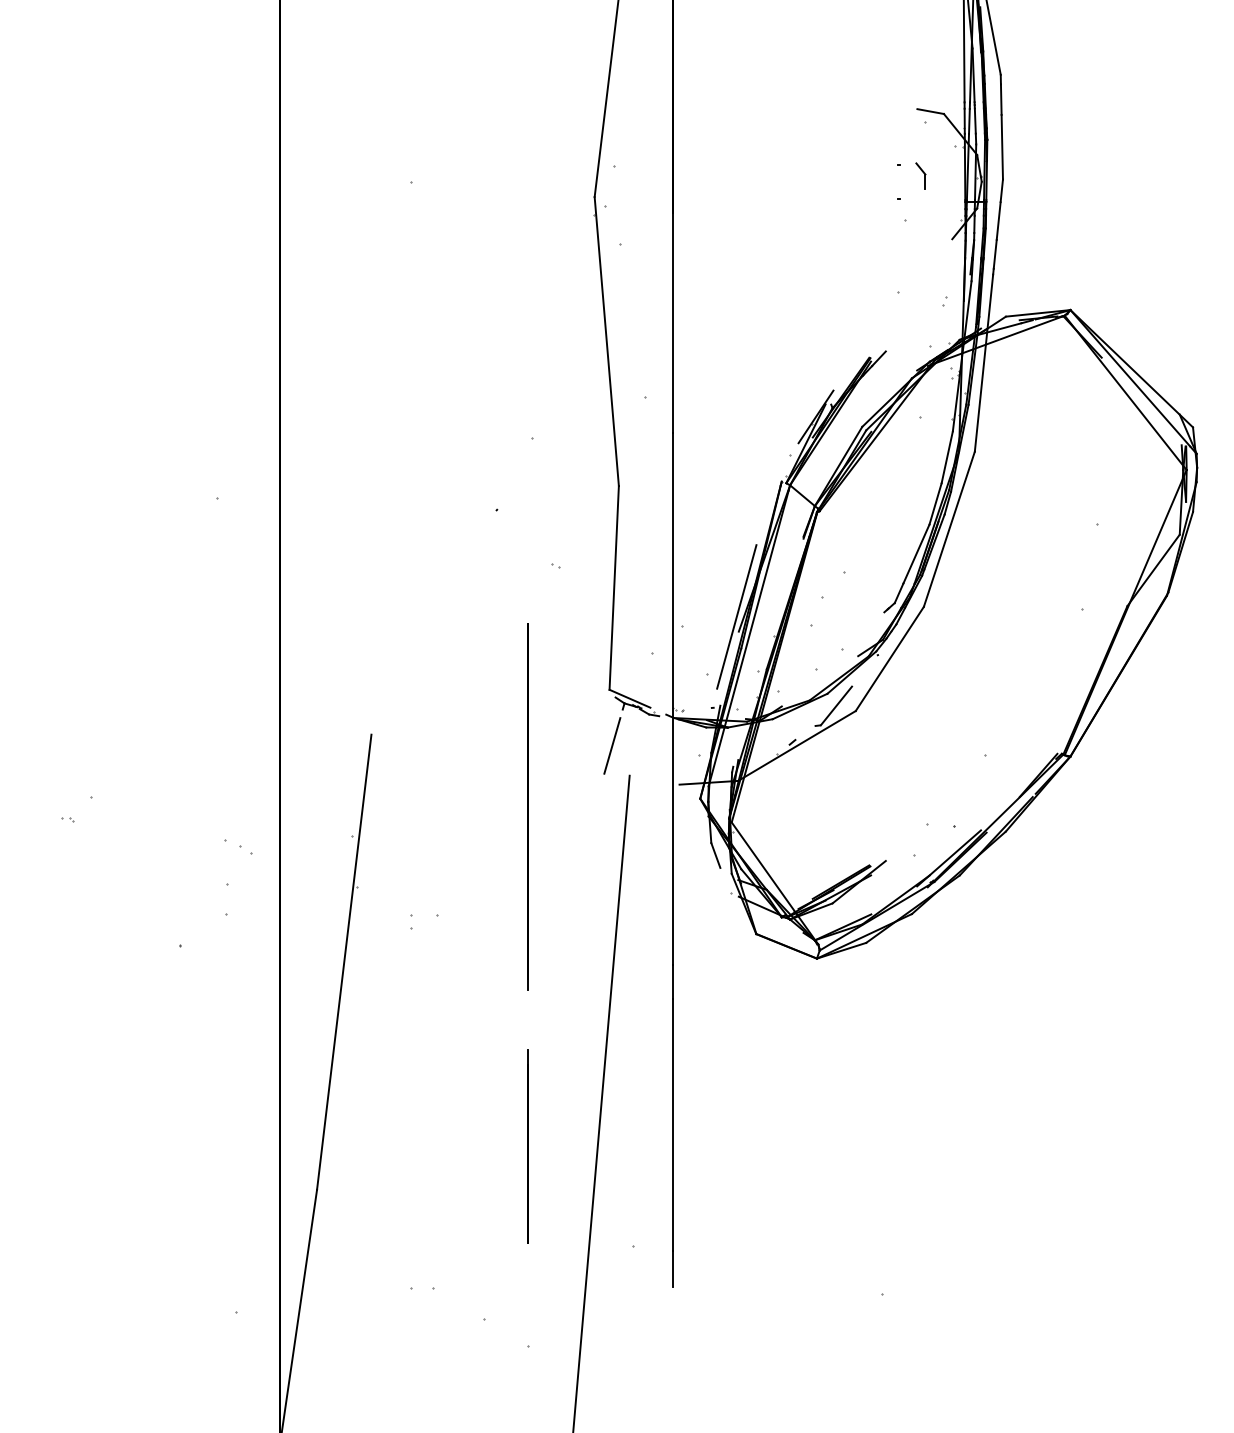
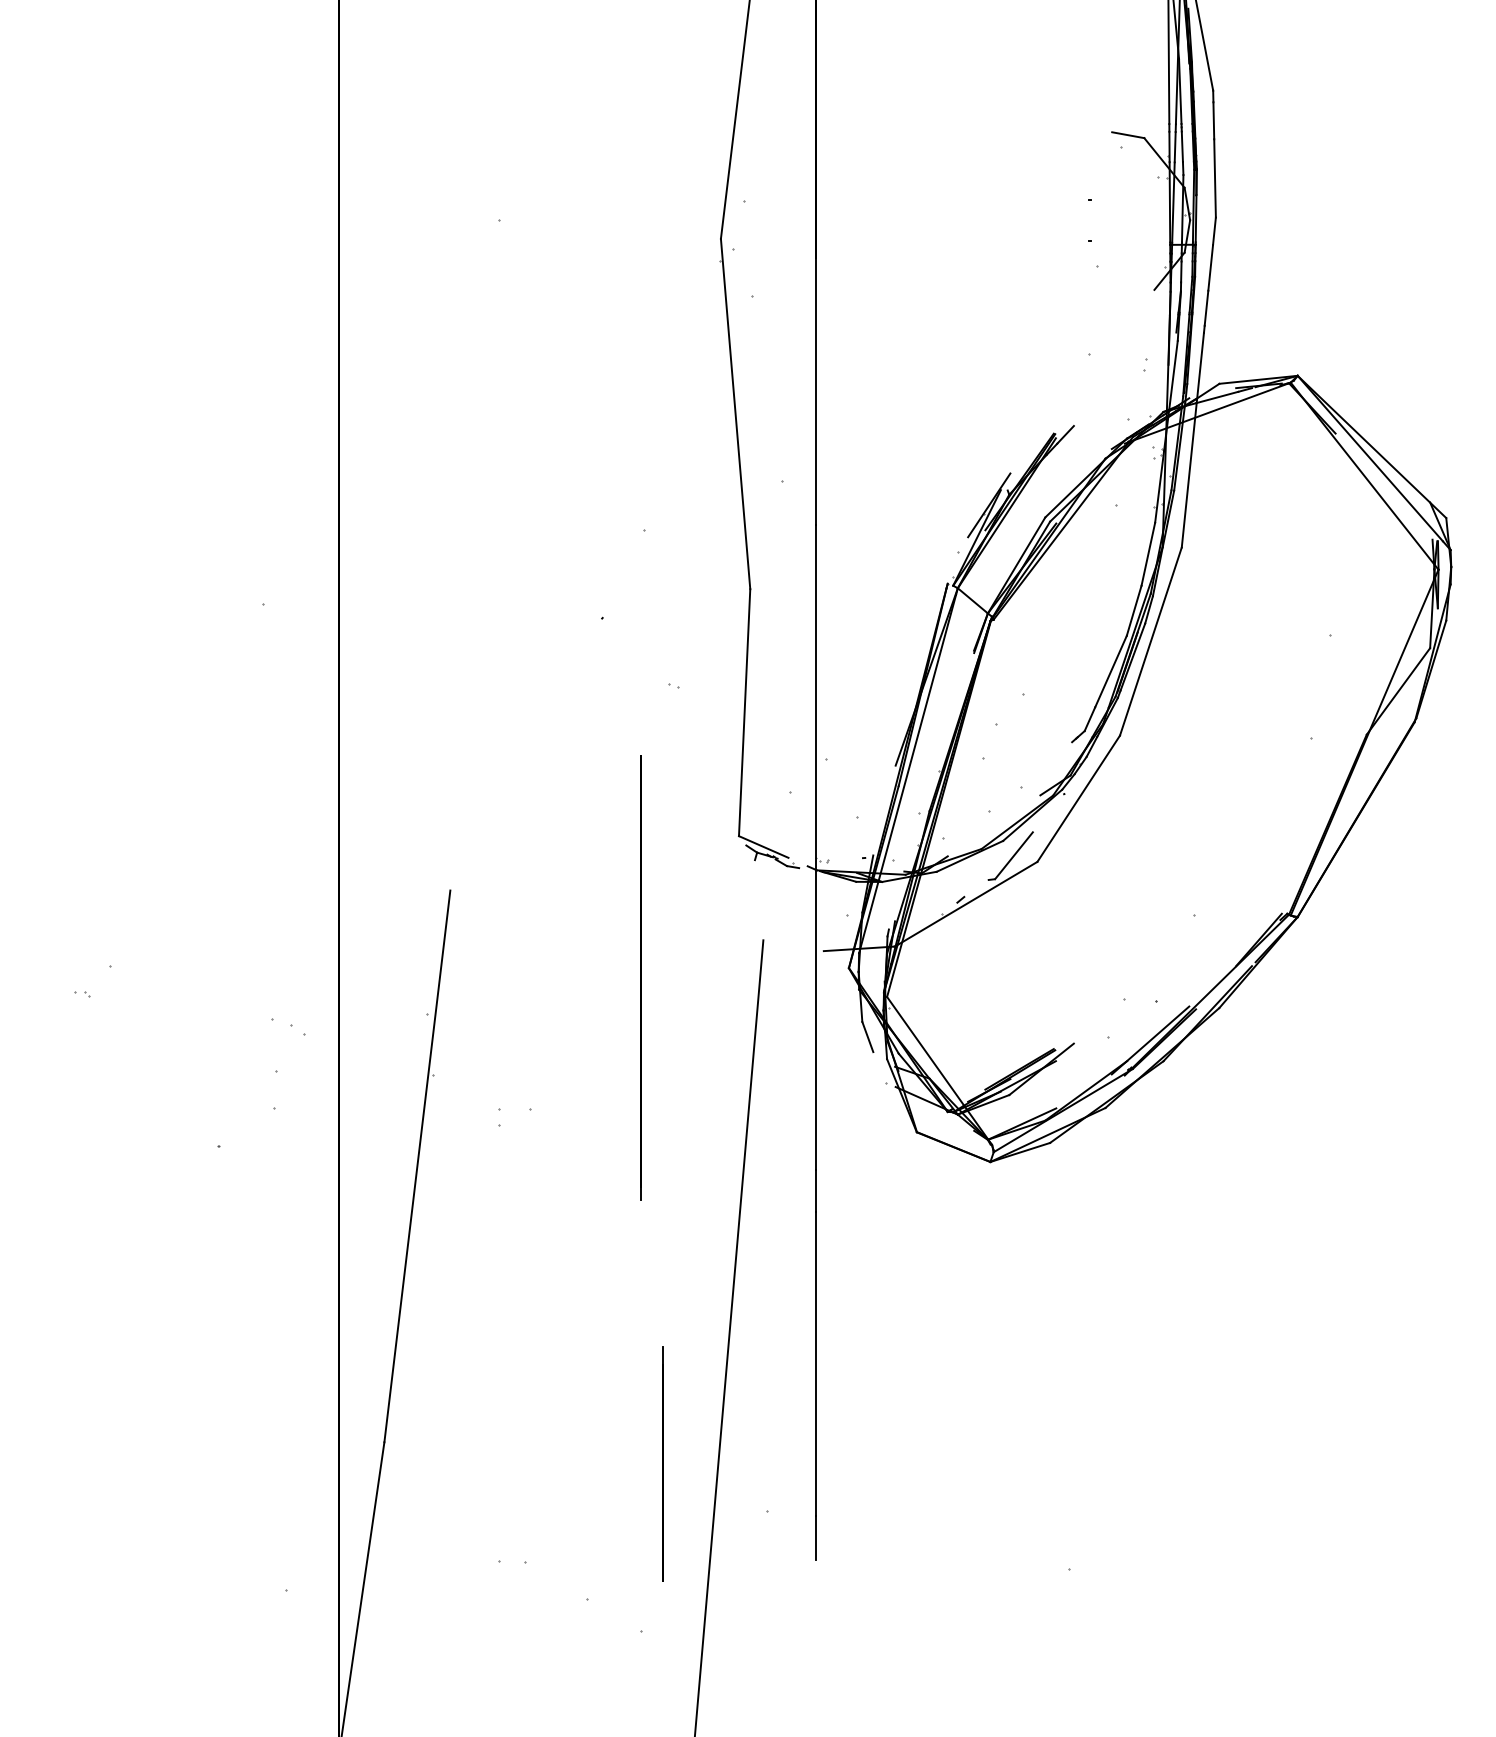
part: (920, 175) -> (1115, 212), removed
line: (736, 616) -> (892, 747), removed
line: (612, 745) -> (742, 903), removed
line: (527, 1146) -> (661, 1463), moved

